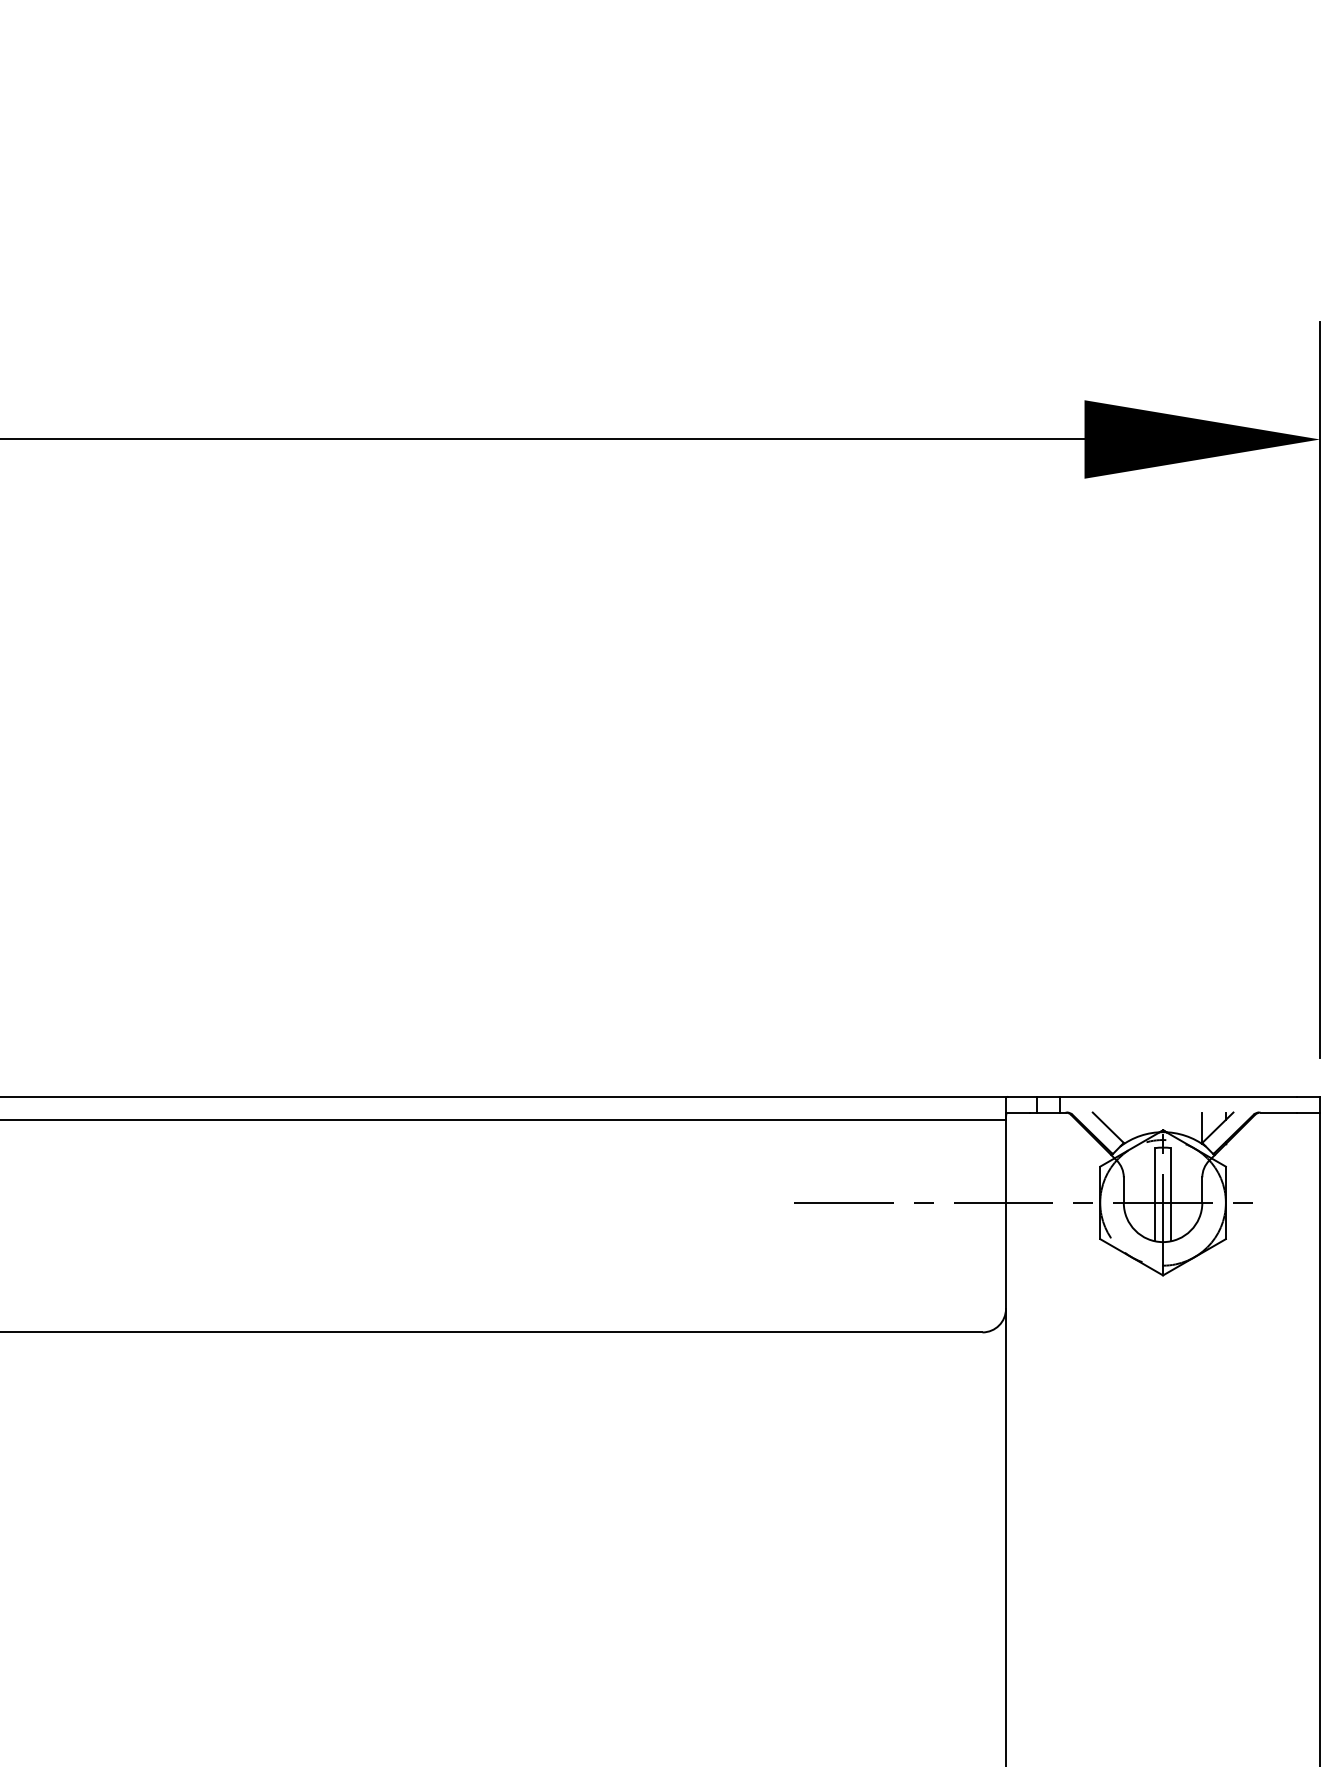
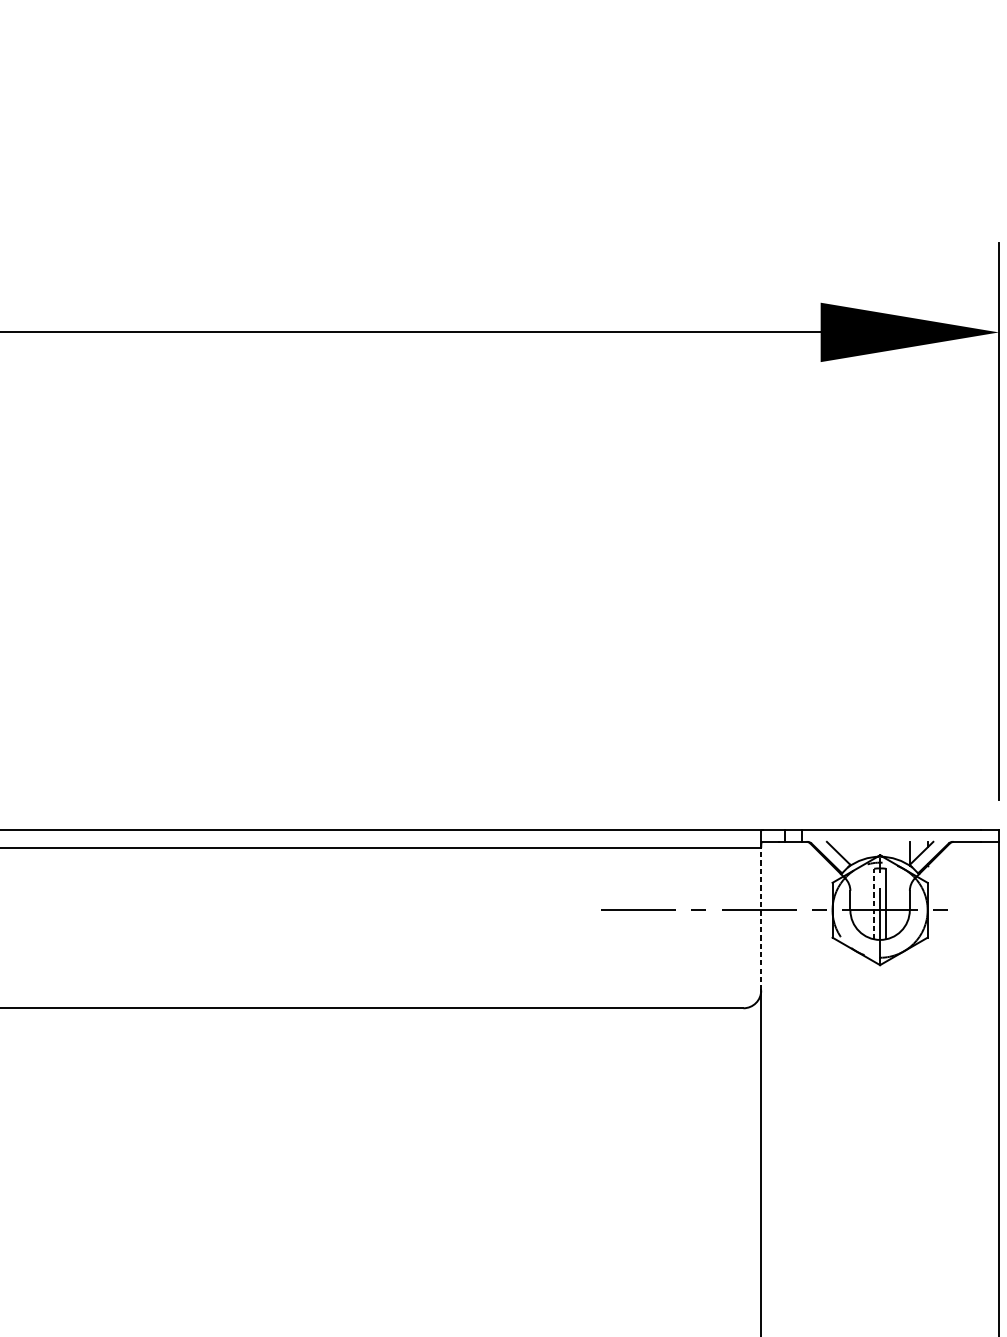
line: (1155, 1194) -> (874, 903), solid -> dashed
line: (1006, 1214) -> (761, 919), solid -> dashed

